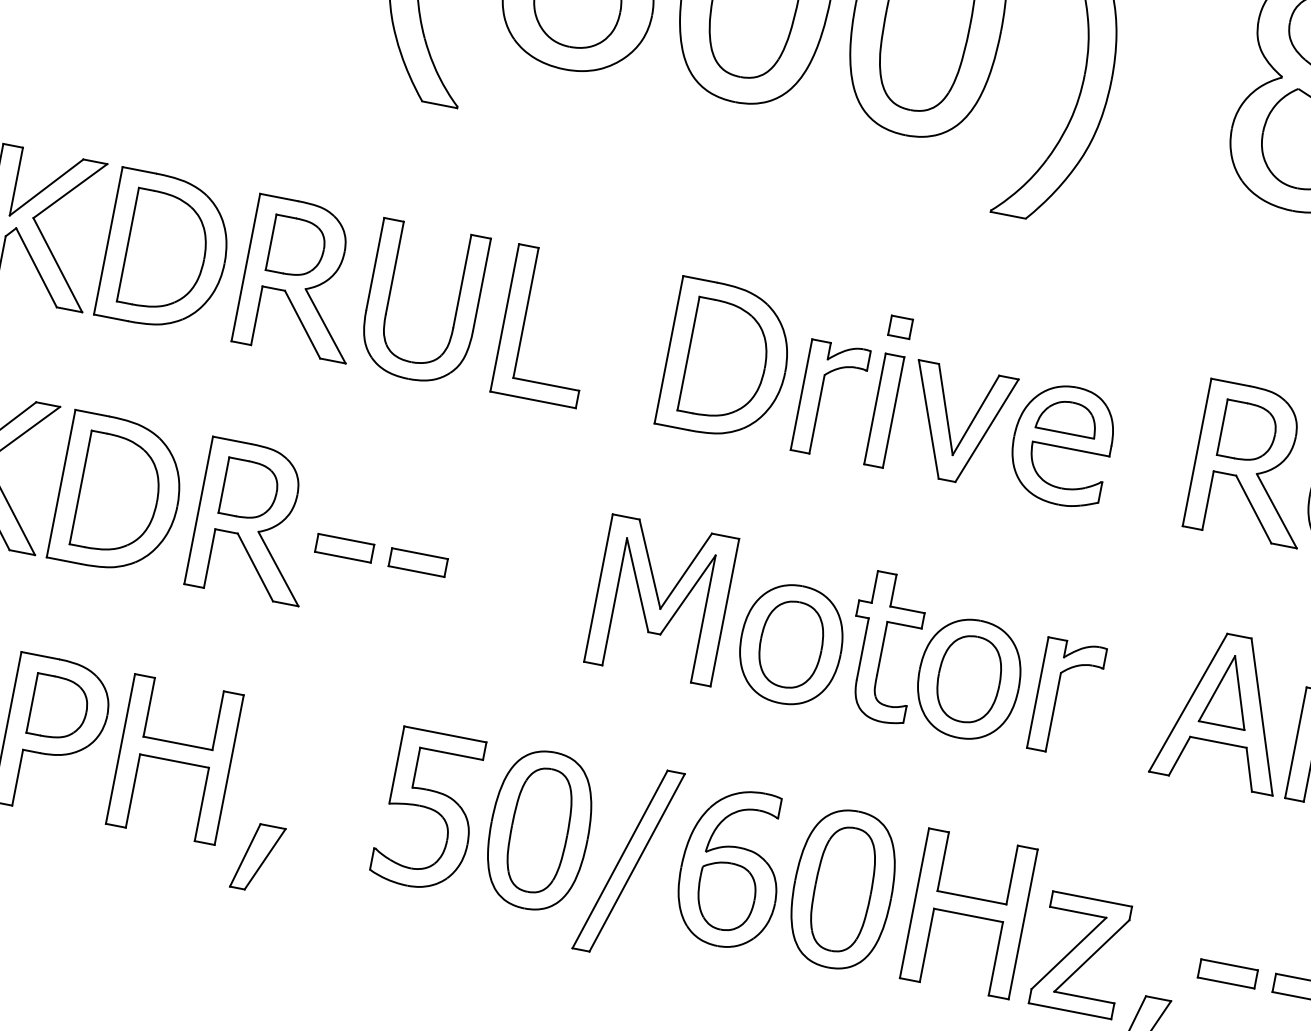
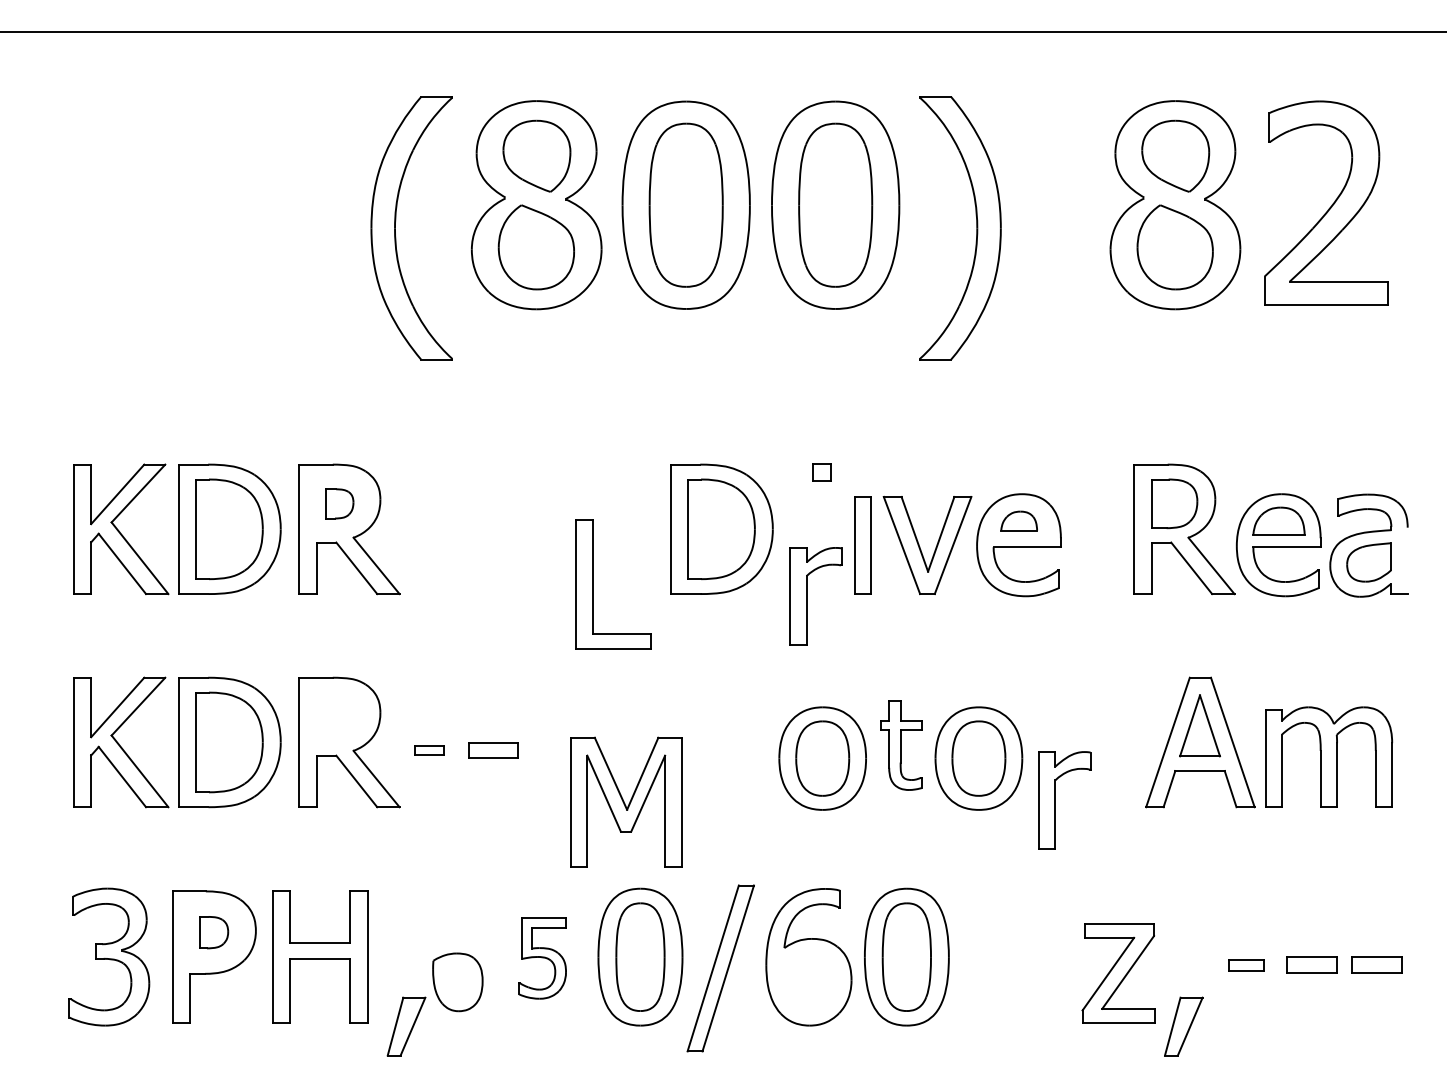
part: (297, 246) -> (339, 503), size x0.6
part: (390, 297) -> (426, 530), removed
part: (525, 322) -> (593, 584), moved
part: (899, 327) -> (821, 472), moved
part: (821, 398) -> (807, 596), moved
part: (1067, 416) -> (1018, 520), size x0.7
part: (250, 489) -> (339, 716), removed
part: (345, 548) -> (429, 750), size x0.6
part: (661, 599) -> (626, 801), moved
part: (883, 647) -> (901, 745), size x0.7
part: (1056, 696) -> (1055, 800), moved
part: (58, 707) -> (213, 932), size x0.6
part: (427, 810) -> (542, 958), size x0.6
part: (725, 896) -> (457, 982), moved
part: (968, 913) -> (1016, 956), removed
part: (1227, 972) -> (1245, 964), size x0.7

